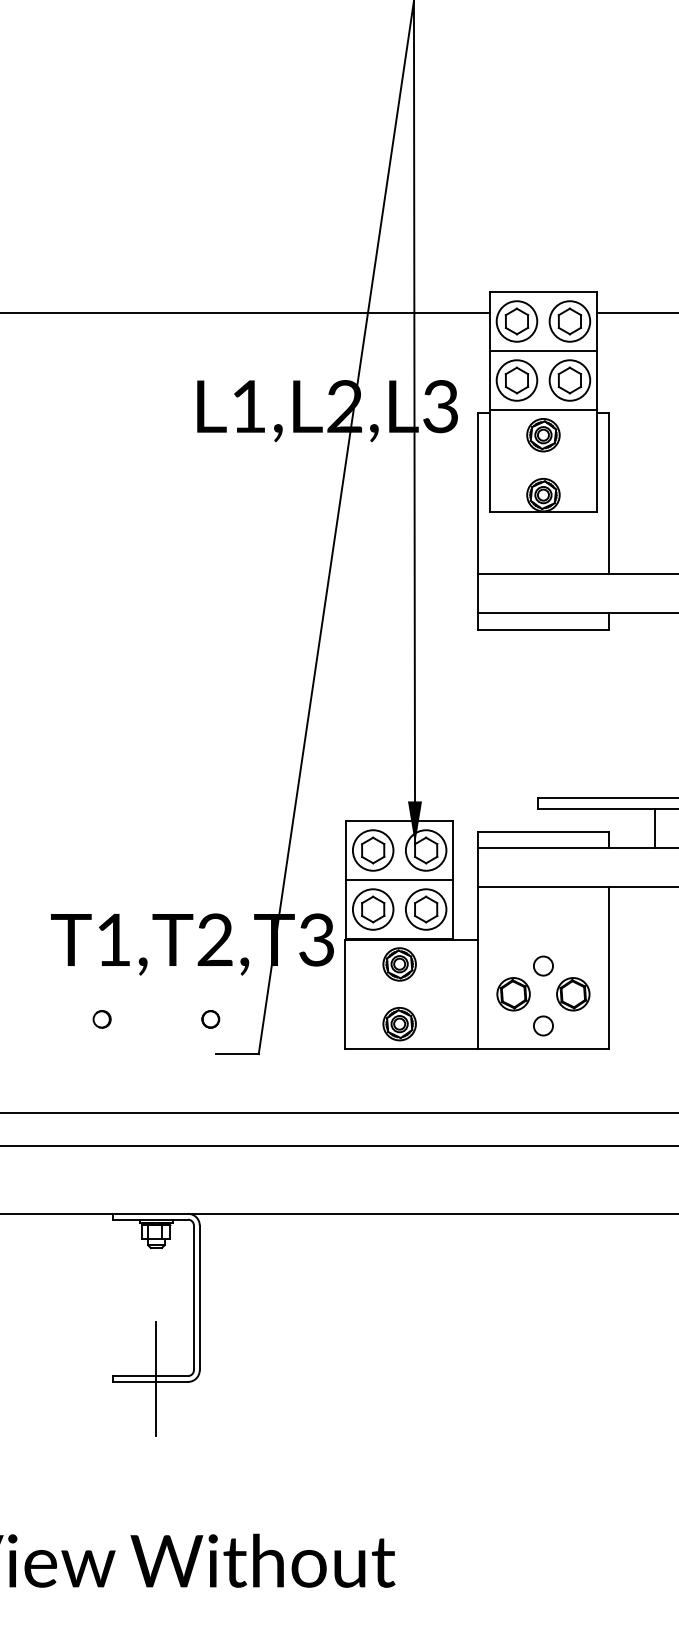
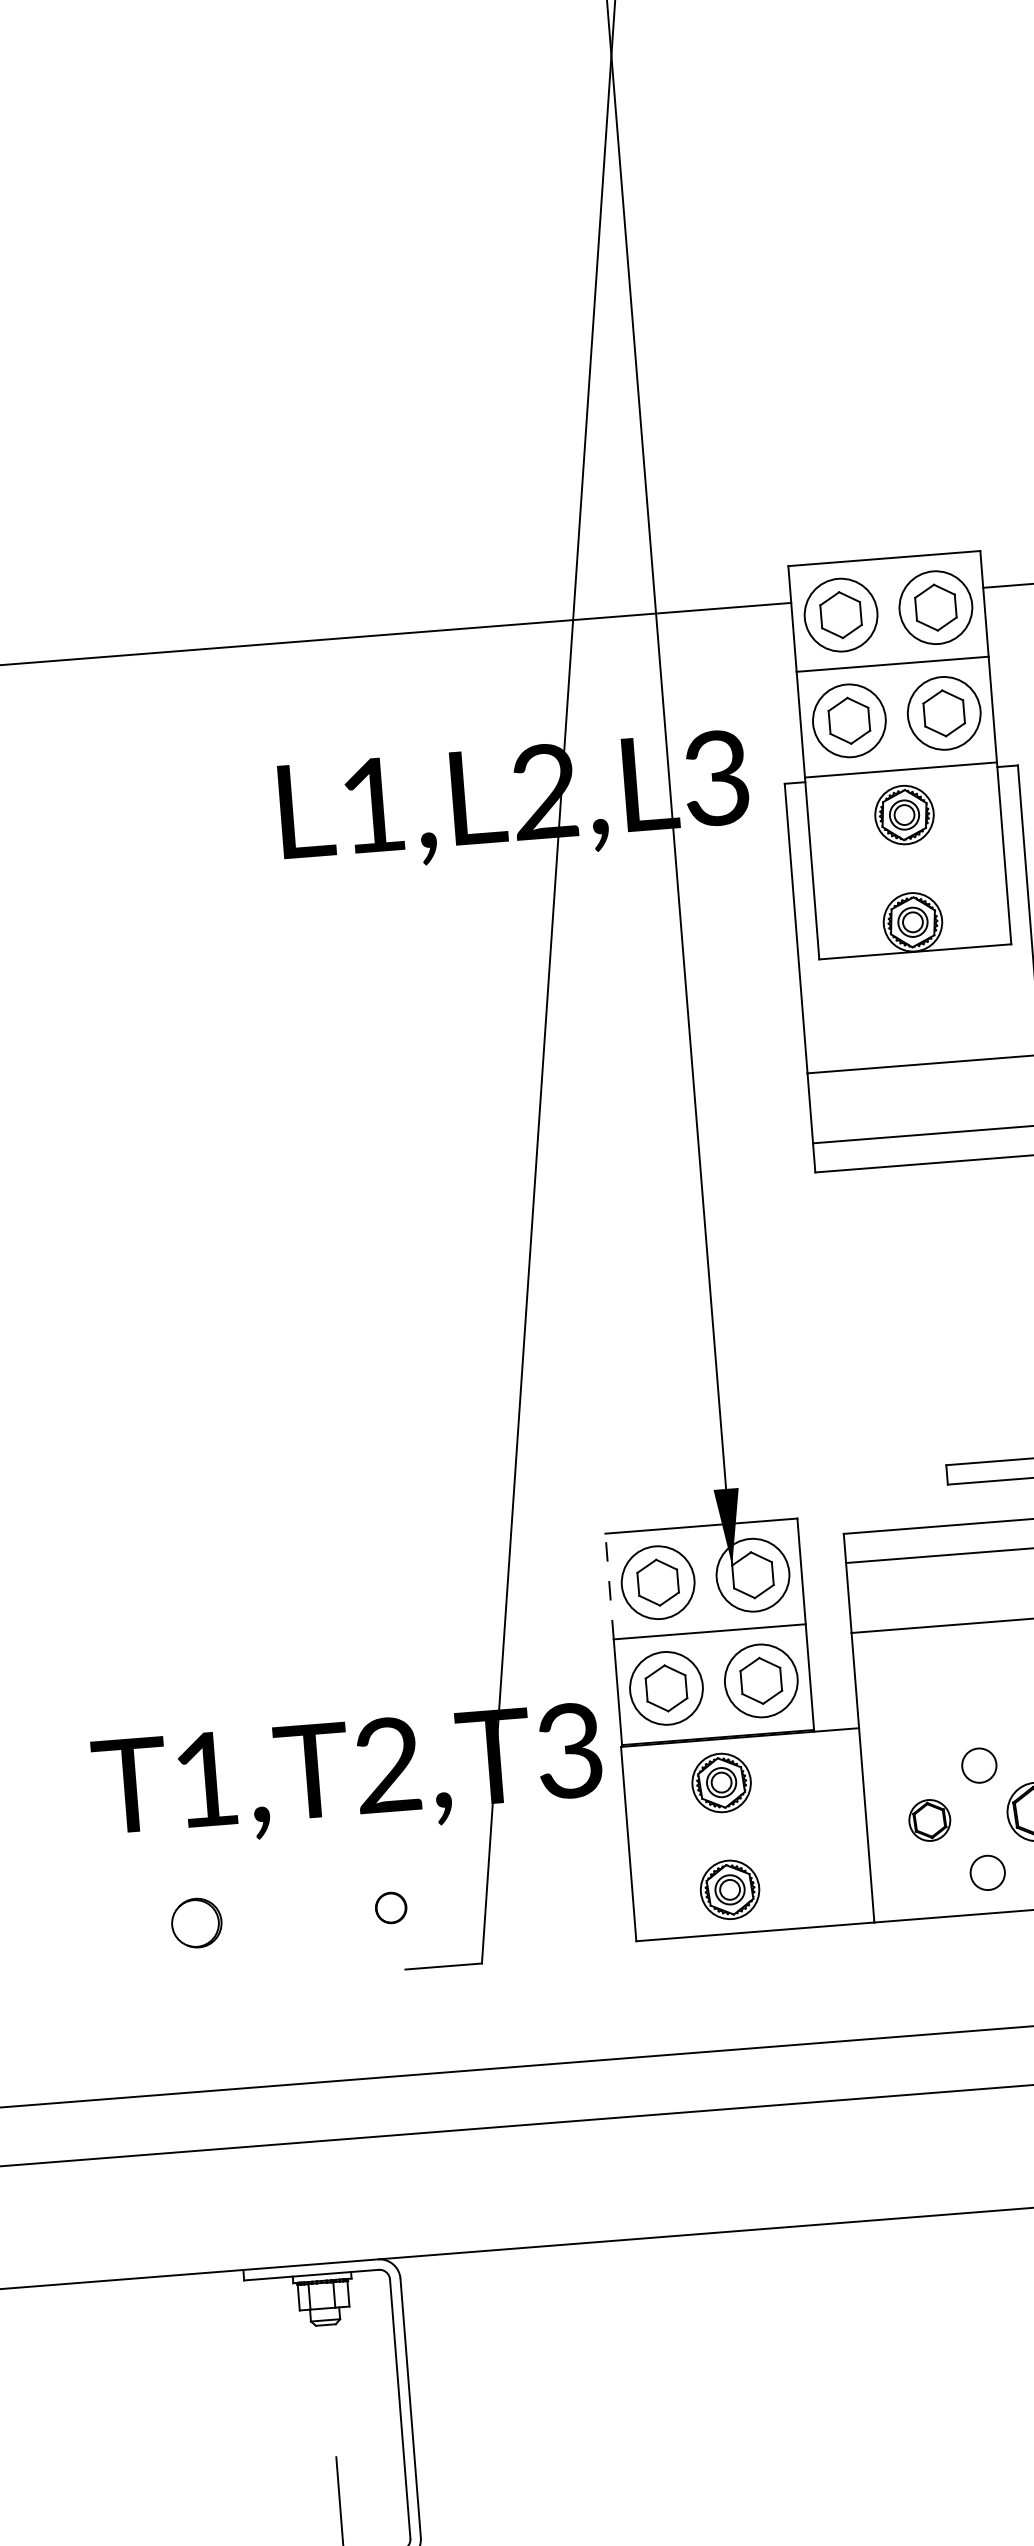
line: (346, 850) -> (610, 1586), solid -> dashed
part: (513, 994) -> (929, 1820), size x0.7
part: (101, 1019) -> (195, 1923), size x1.6

